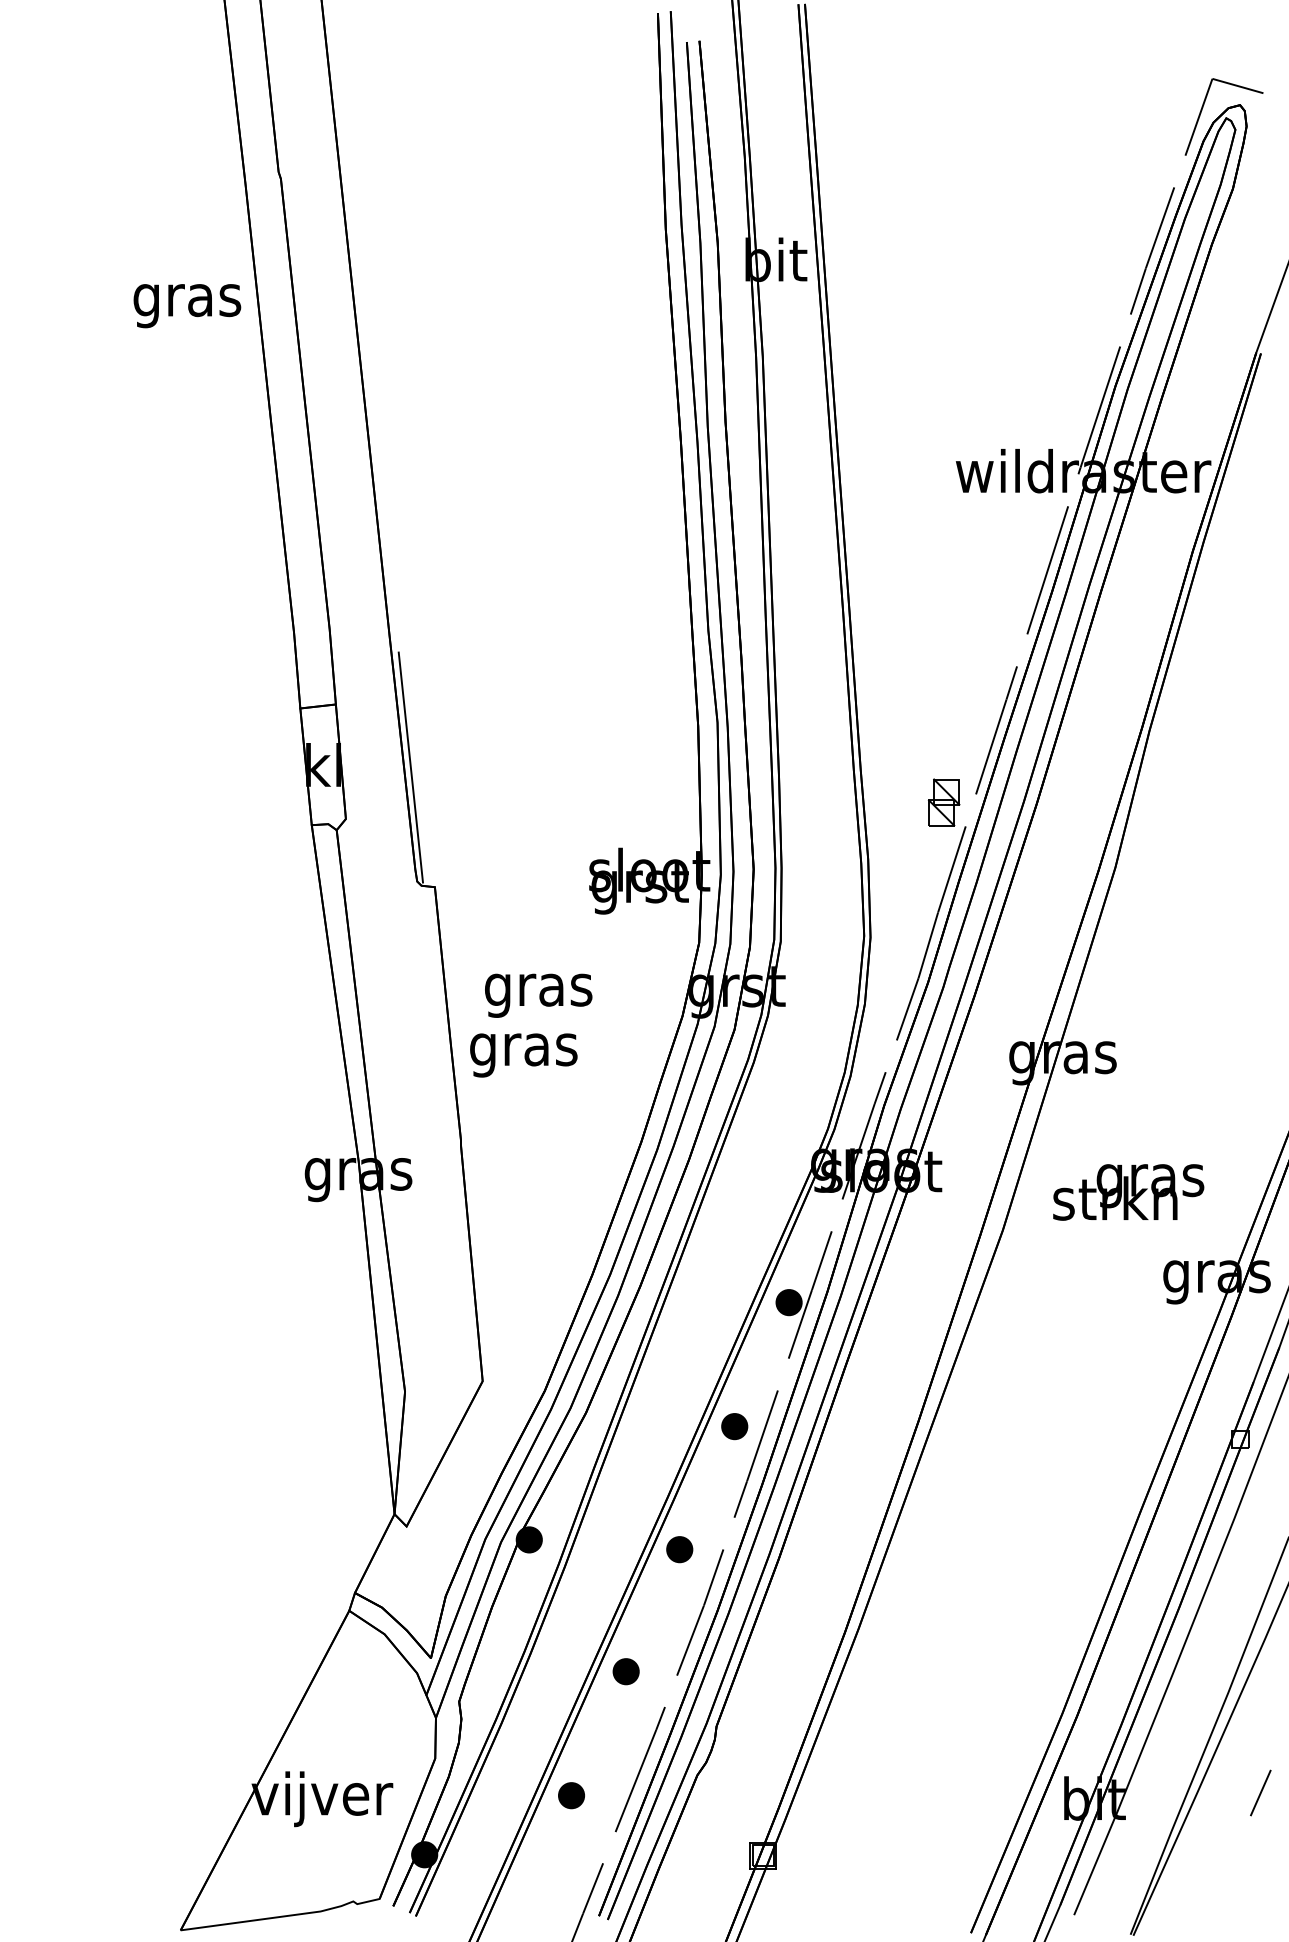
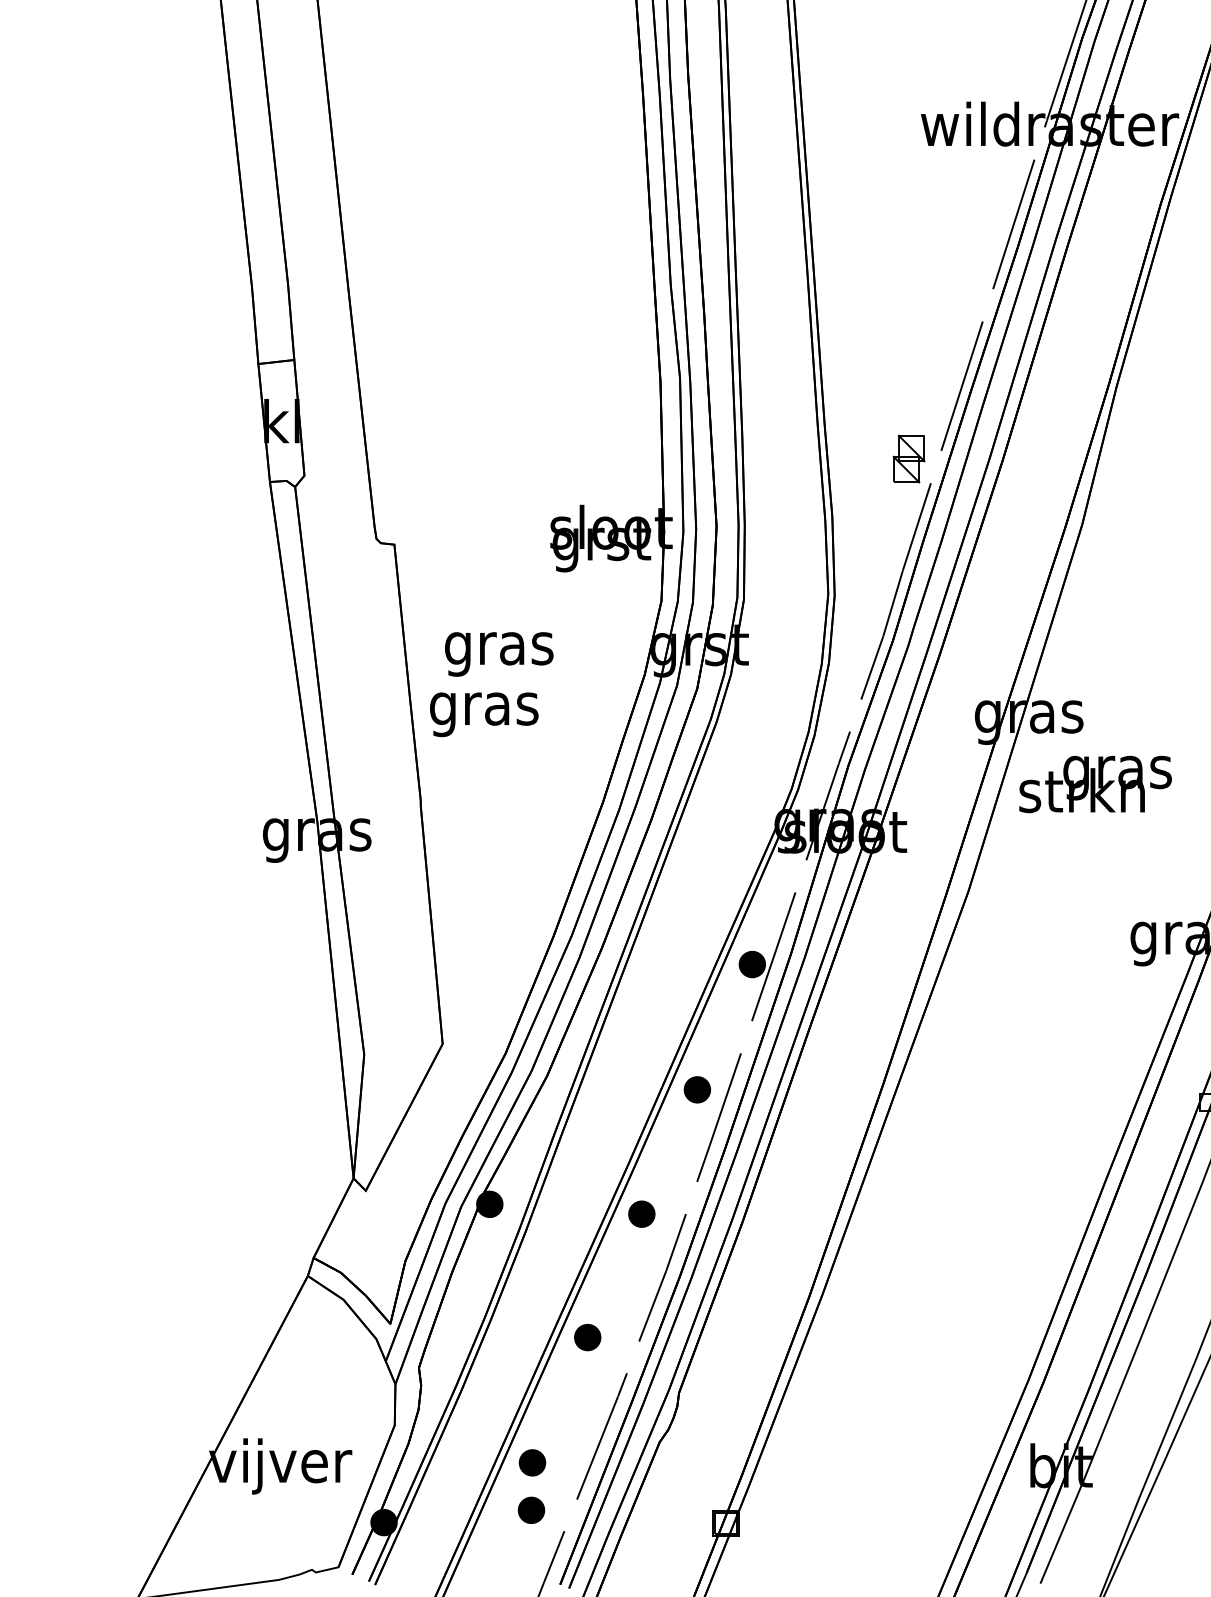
line: (410, 767) -> (369, 423), removed
text: (1128, 1192) -> (1095, 784), moved
part: (570, 1842) -> (531, 1510), added

